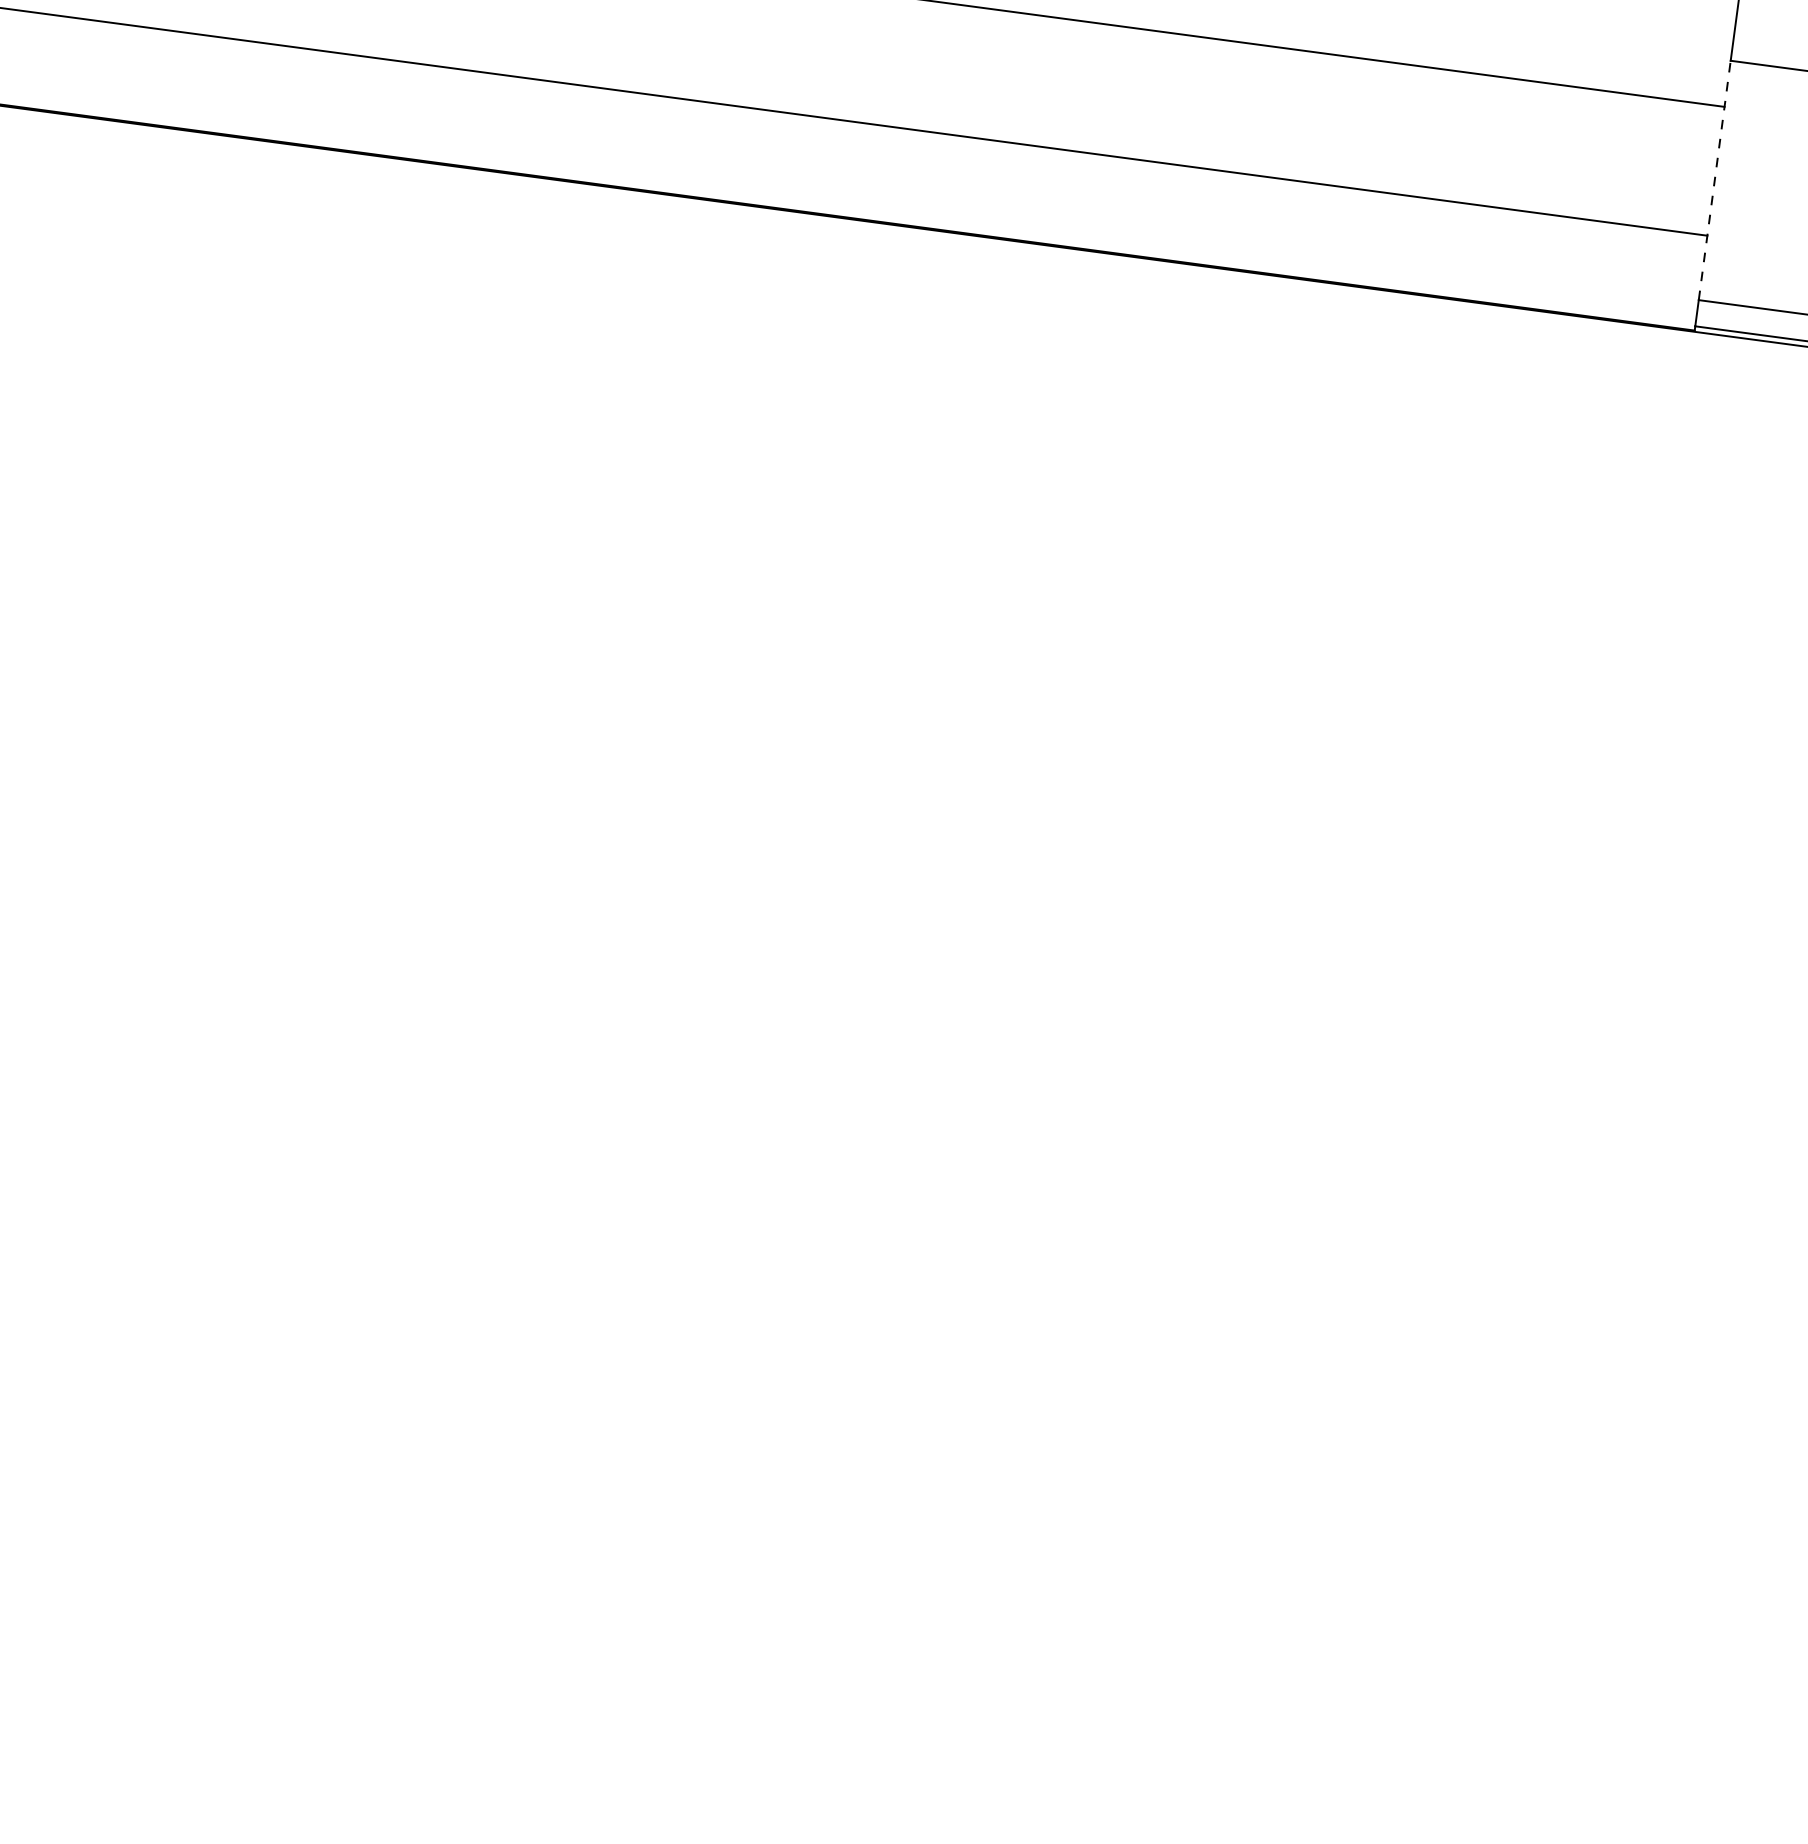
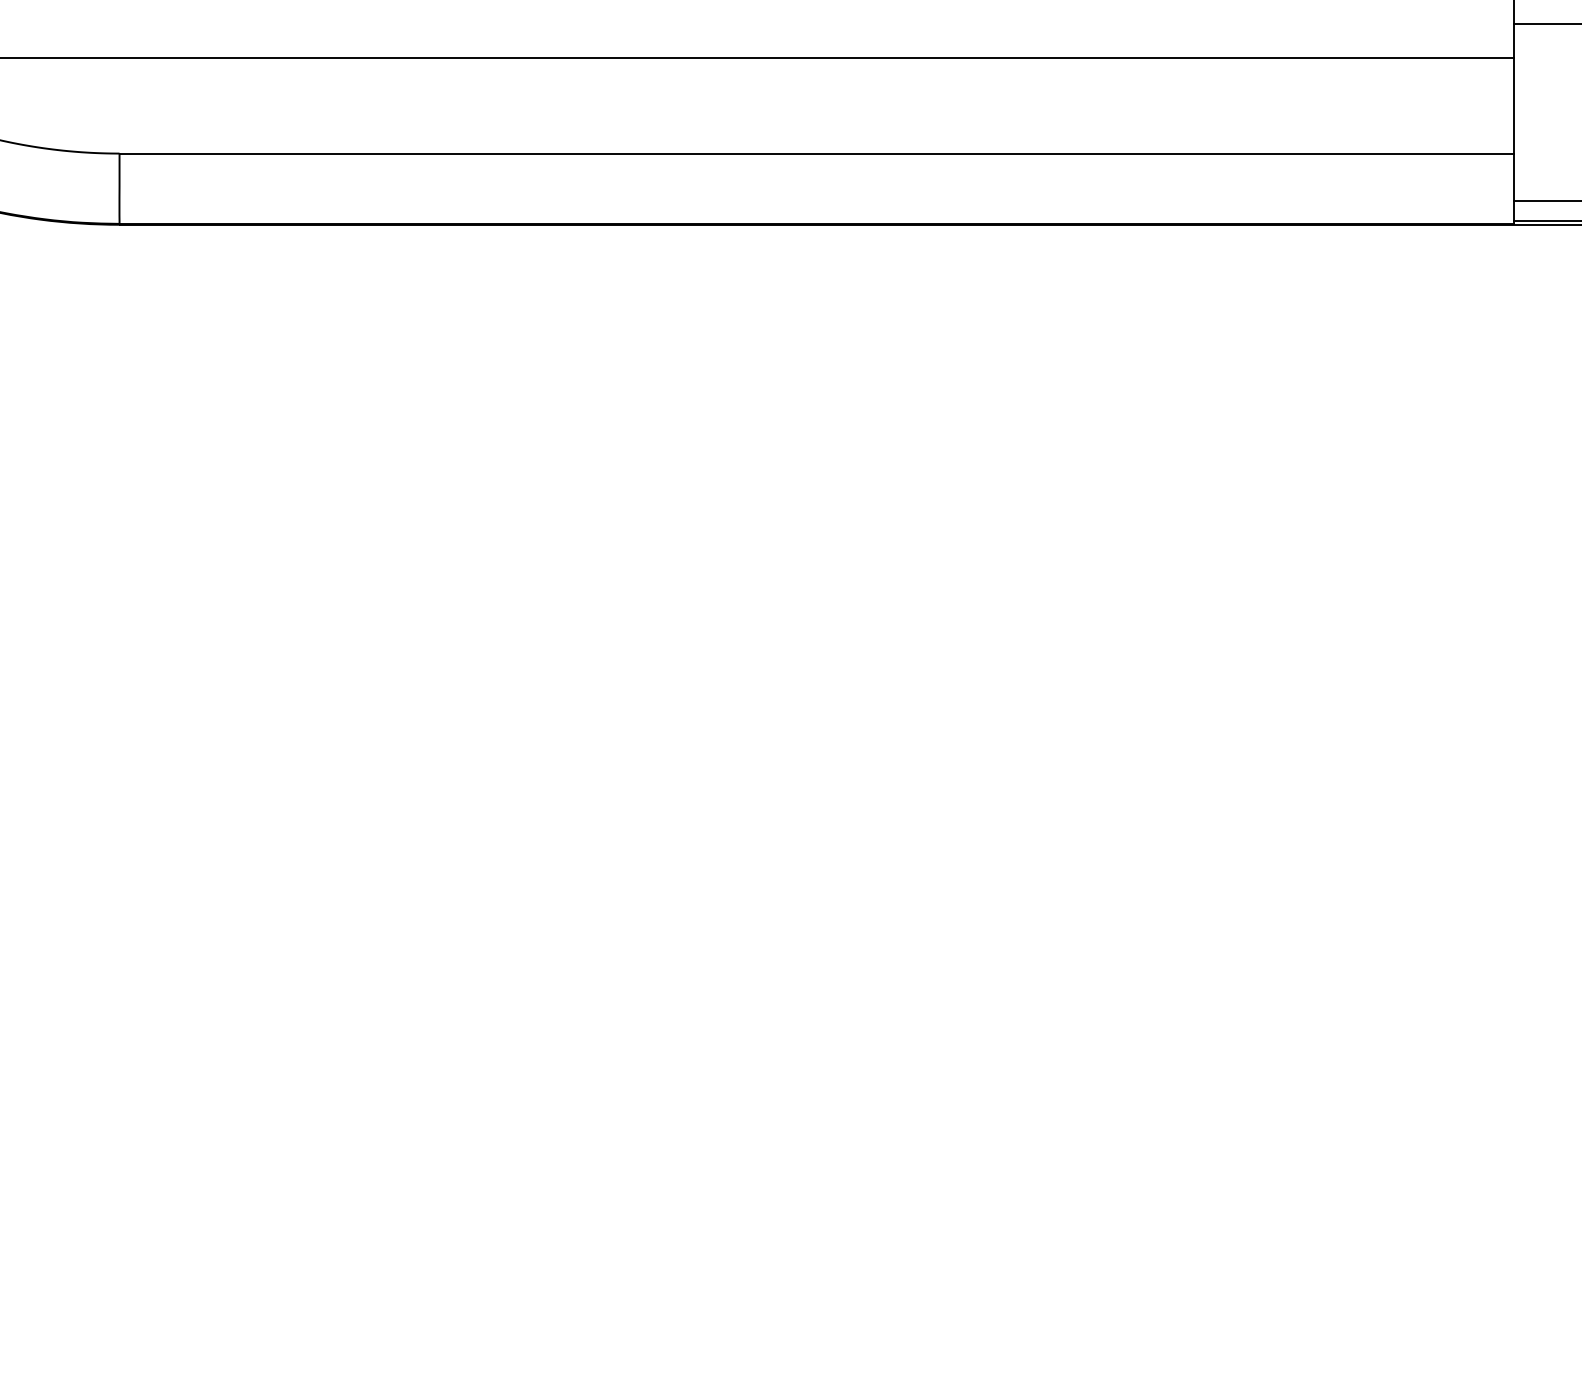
line: (1714, 180) -> (1513, 112), dashed -> solid

